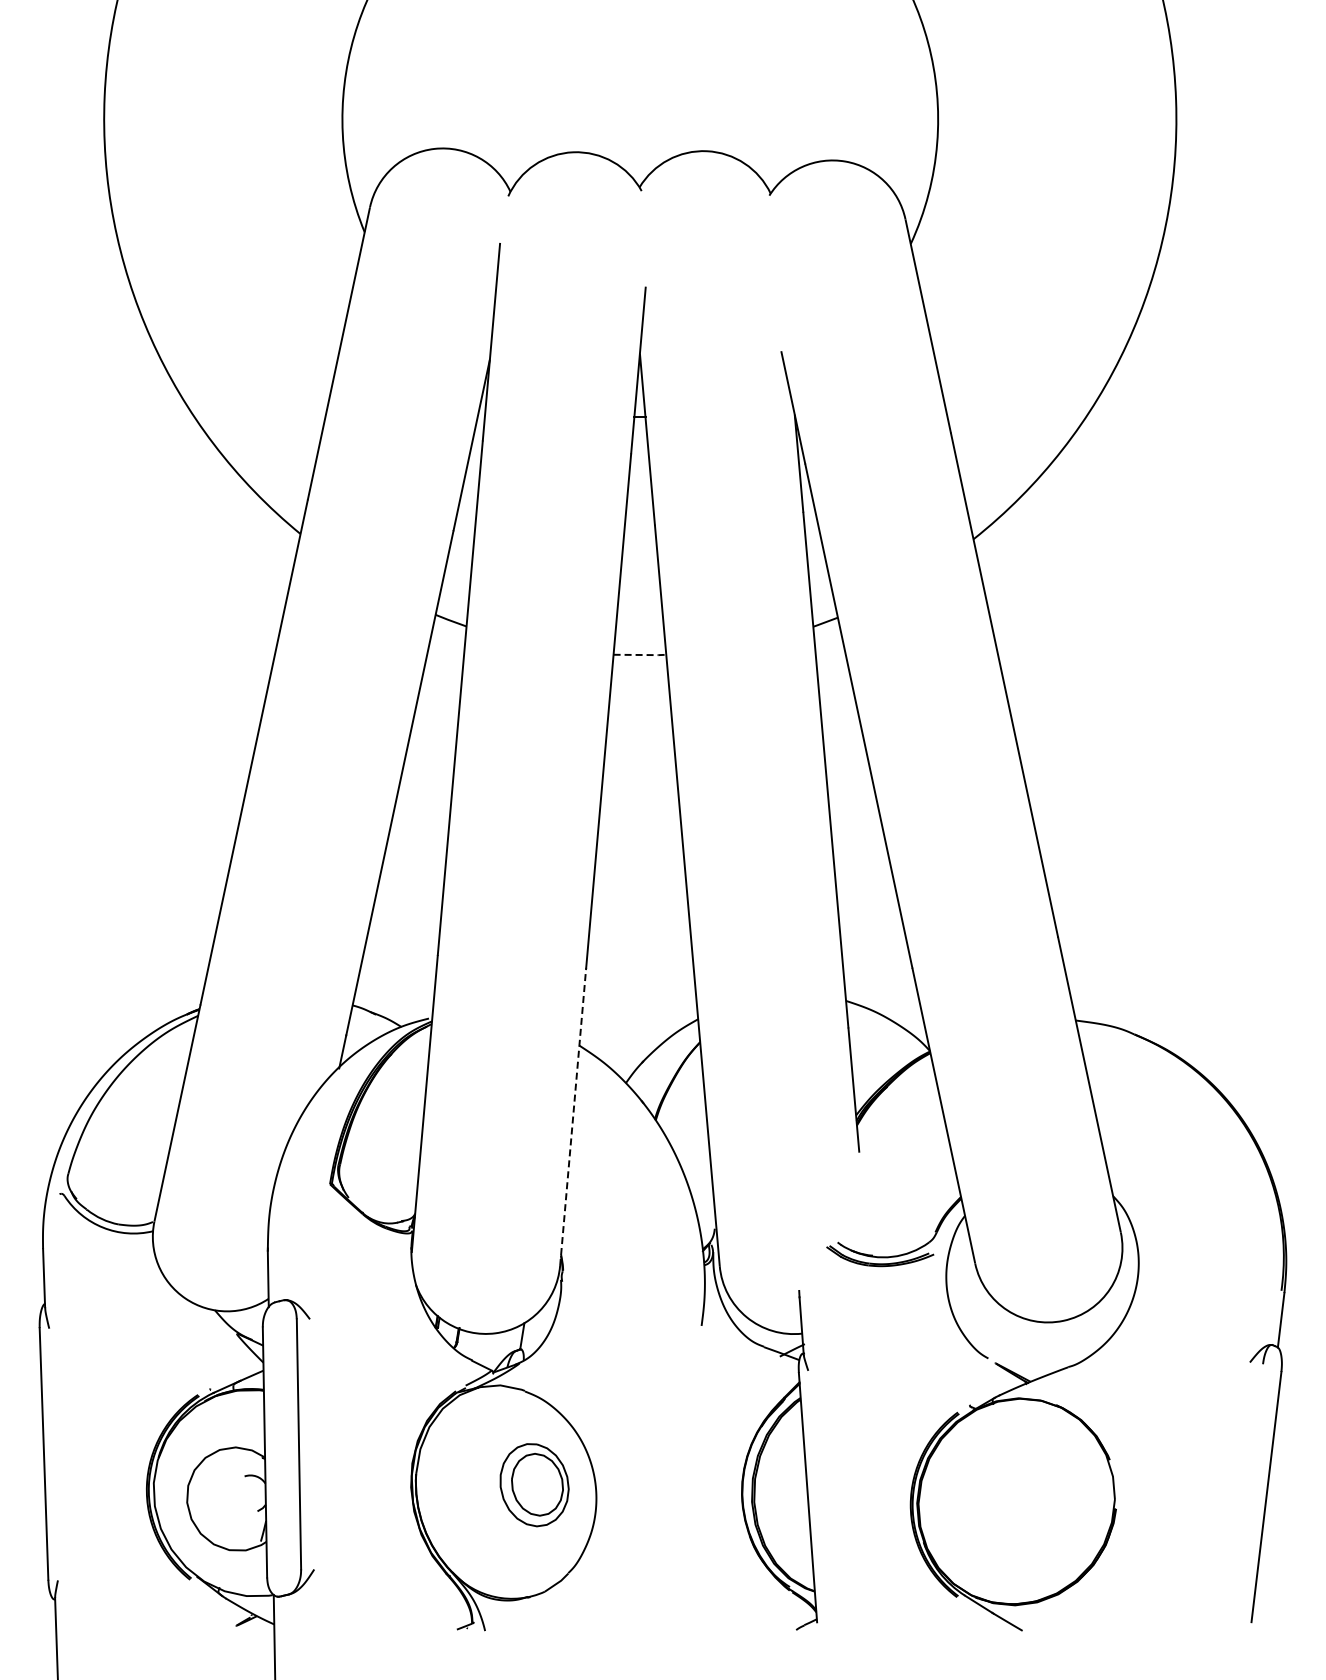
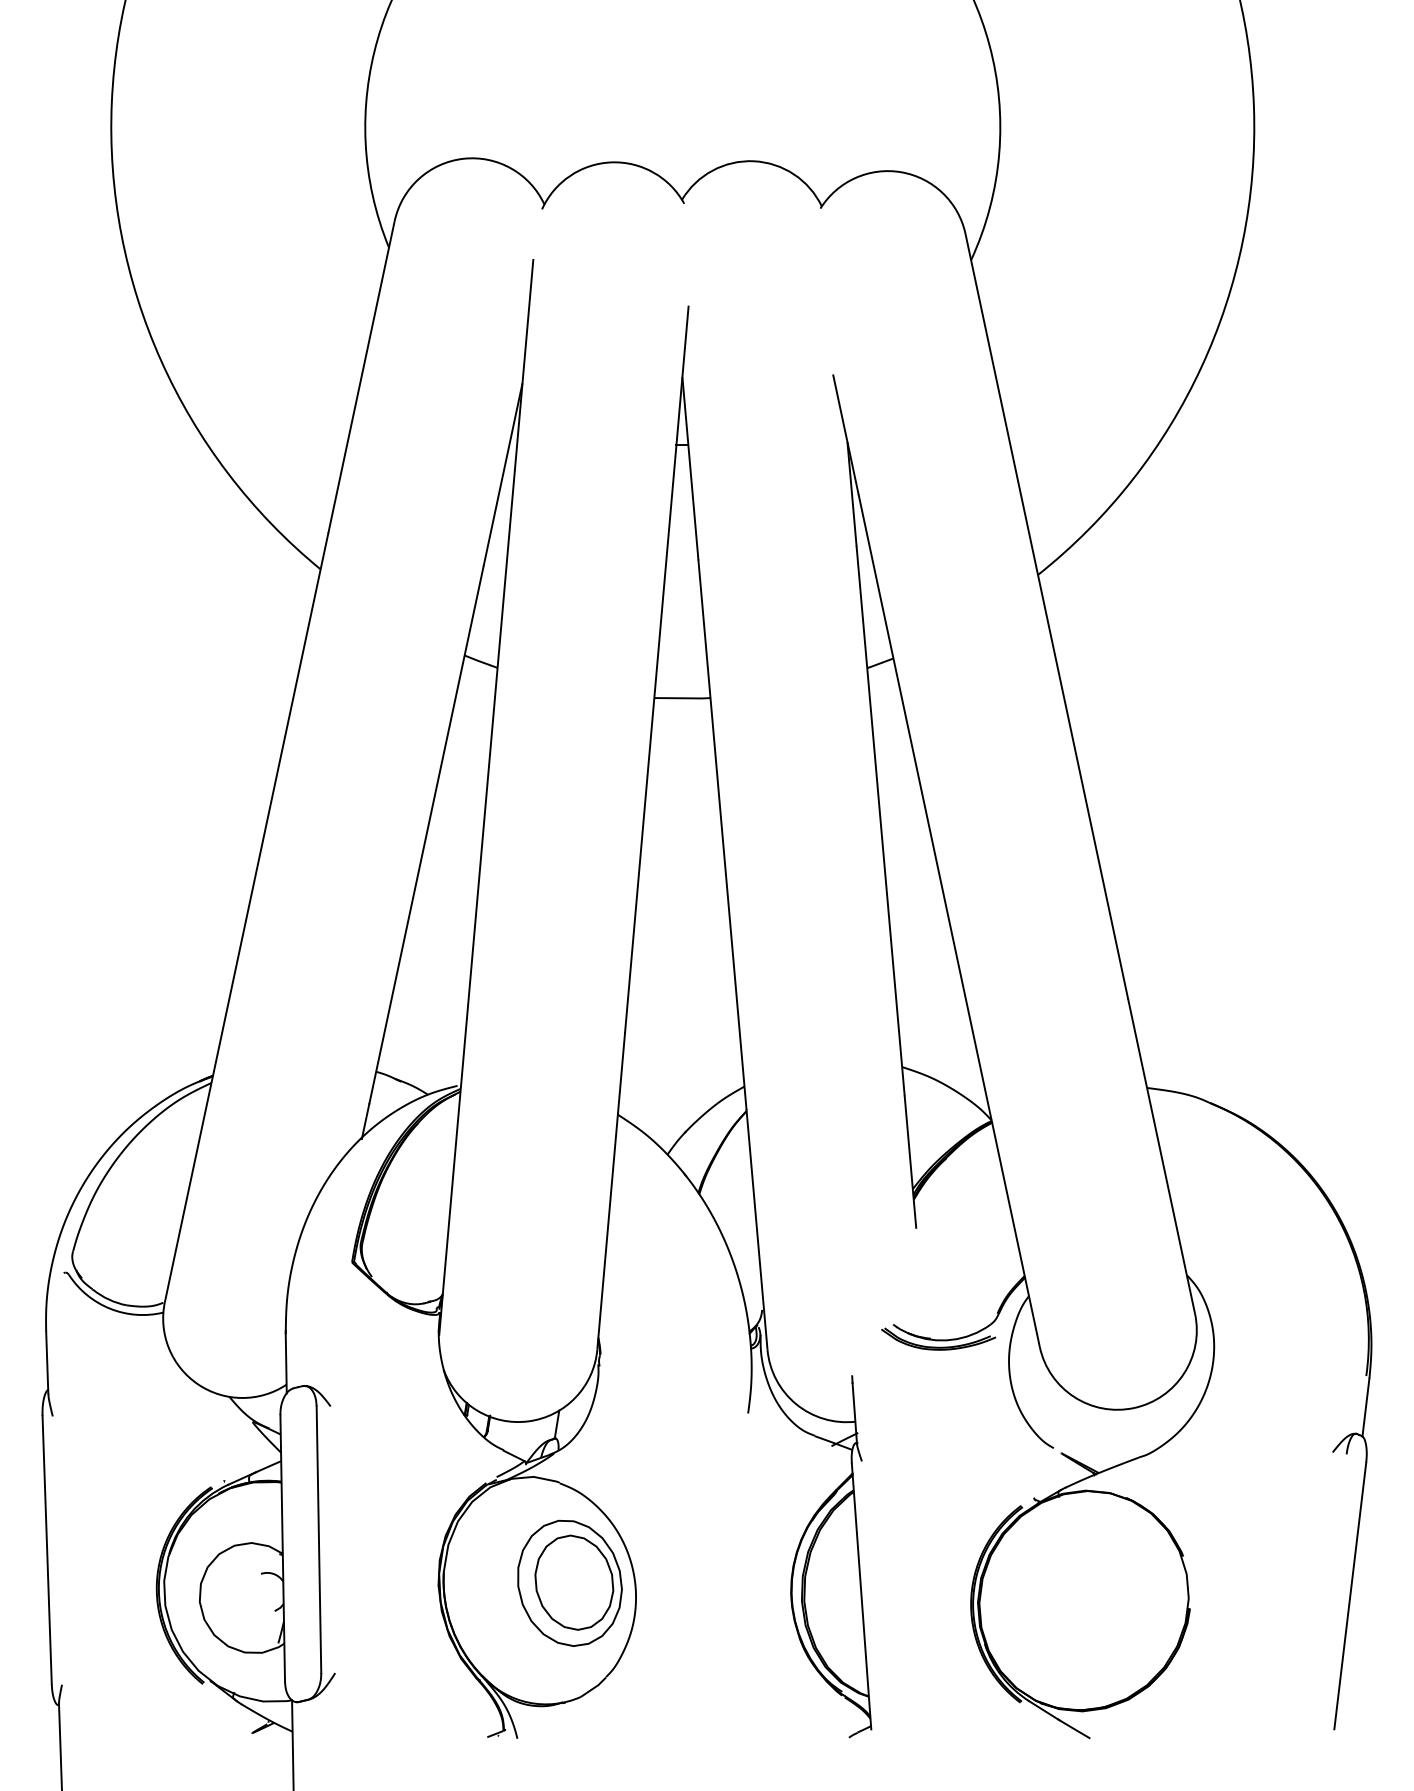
line: (640, 655) -> (683, 698), dashed -> solid
line: (573, 1116) -> (611, 1190), dashed -> solid
part: (534, 1484) -> (570, 1582), size x1.43

